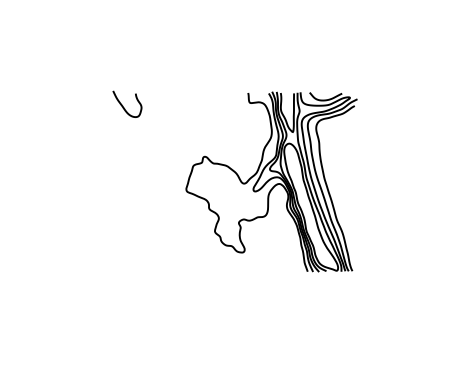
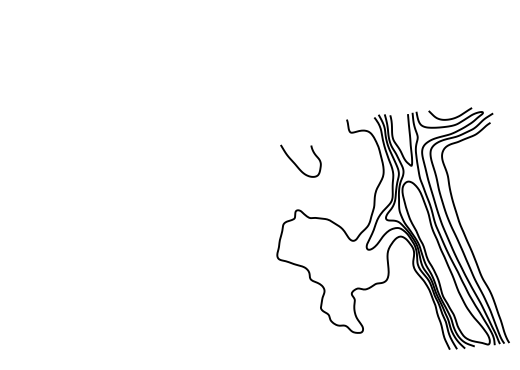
curve: (123, 106) -> (296, 164), moved

